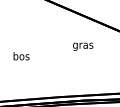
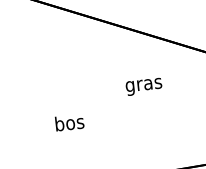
text: (21, 56) -> (69, 123), moved

